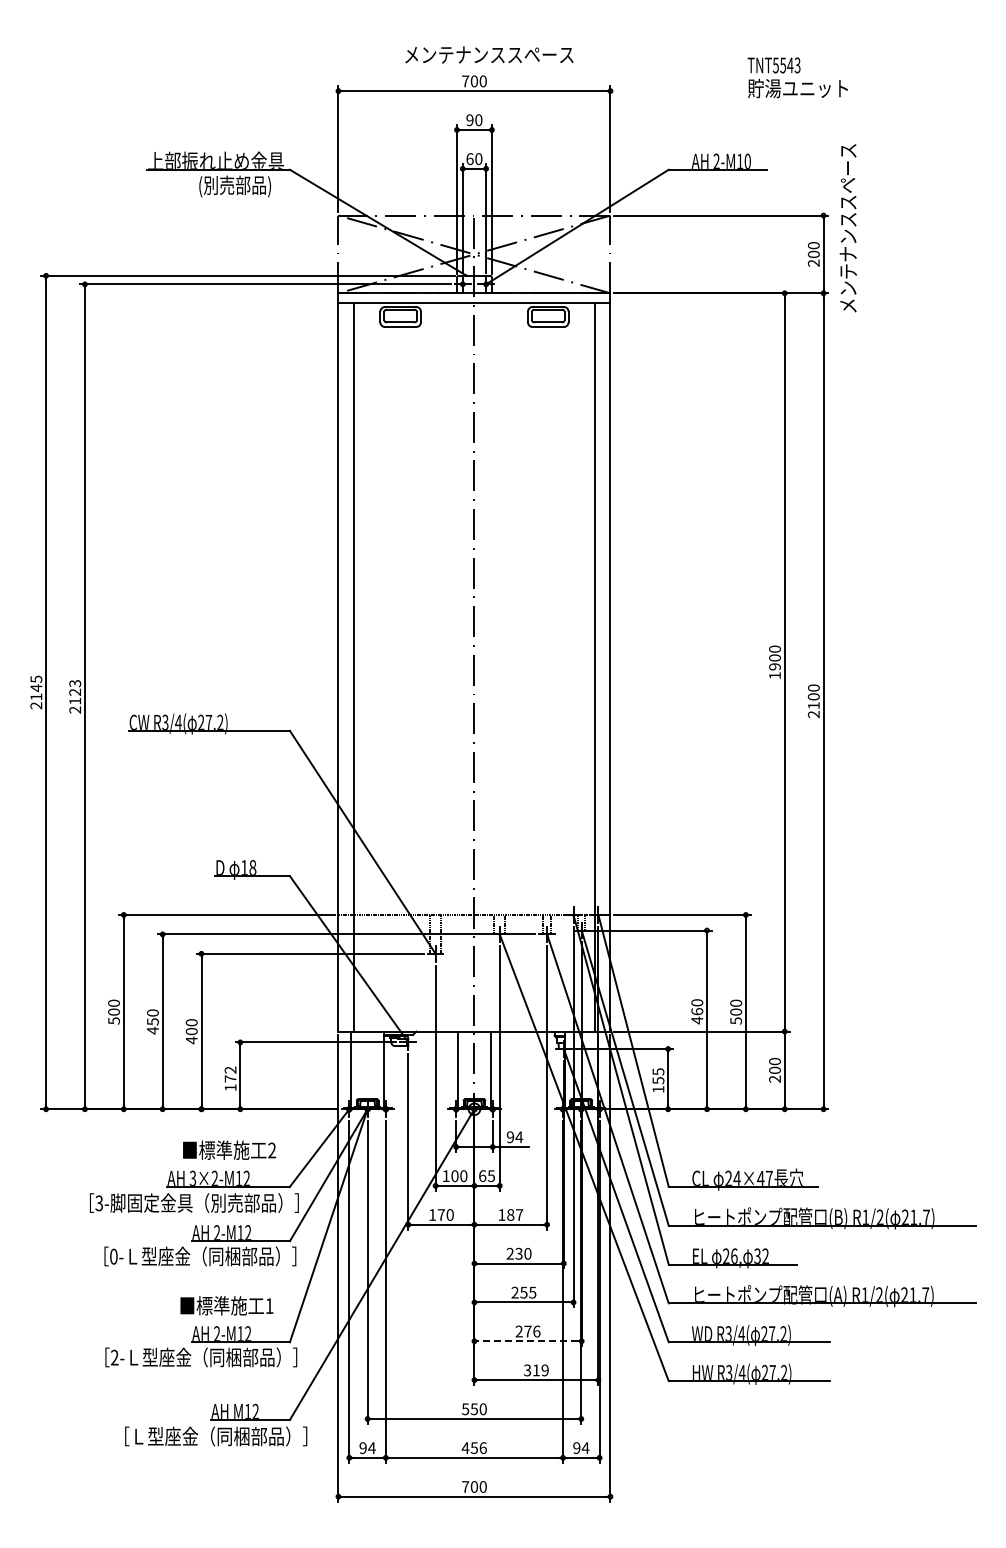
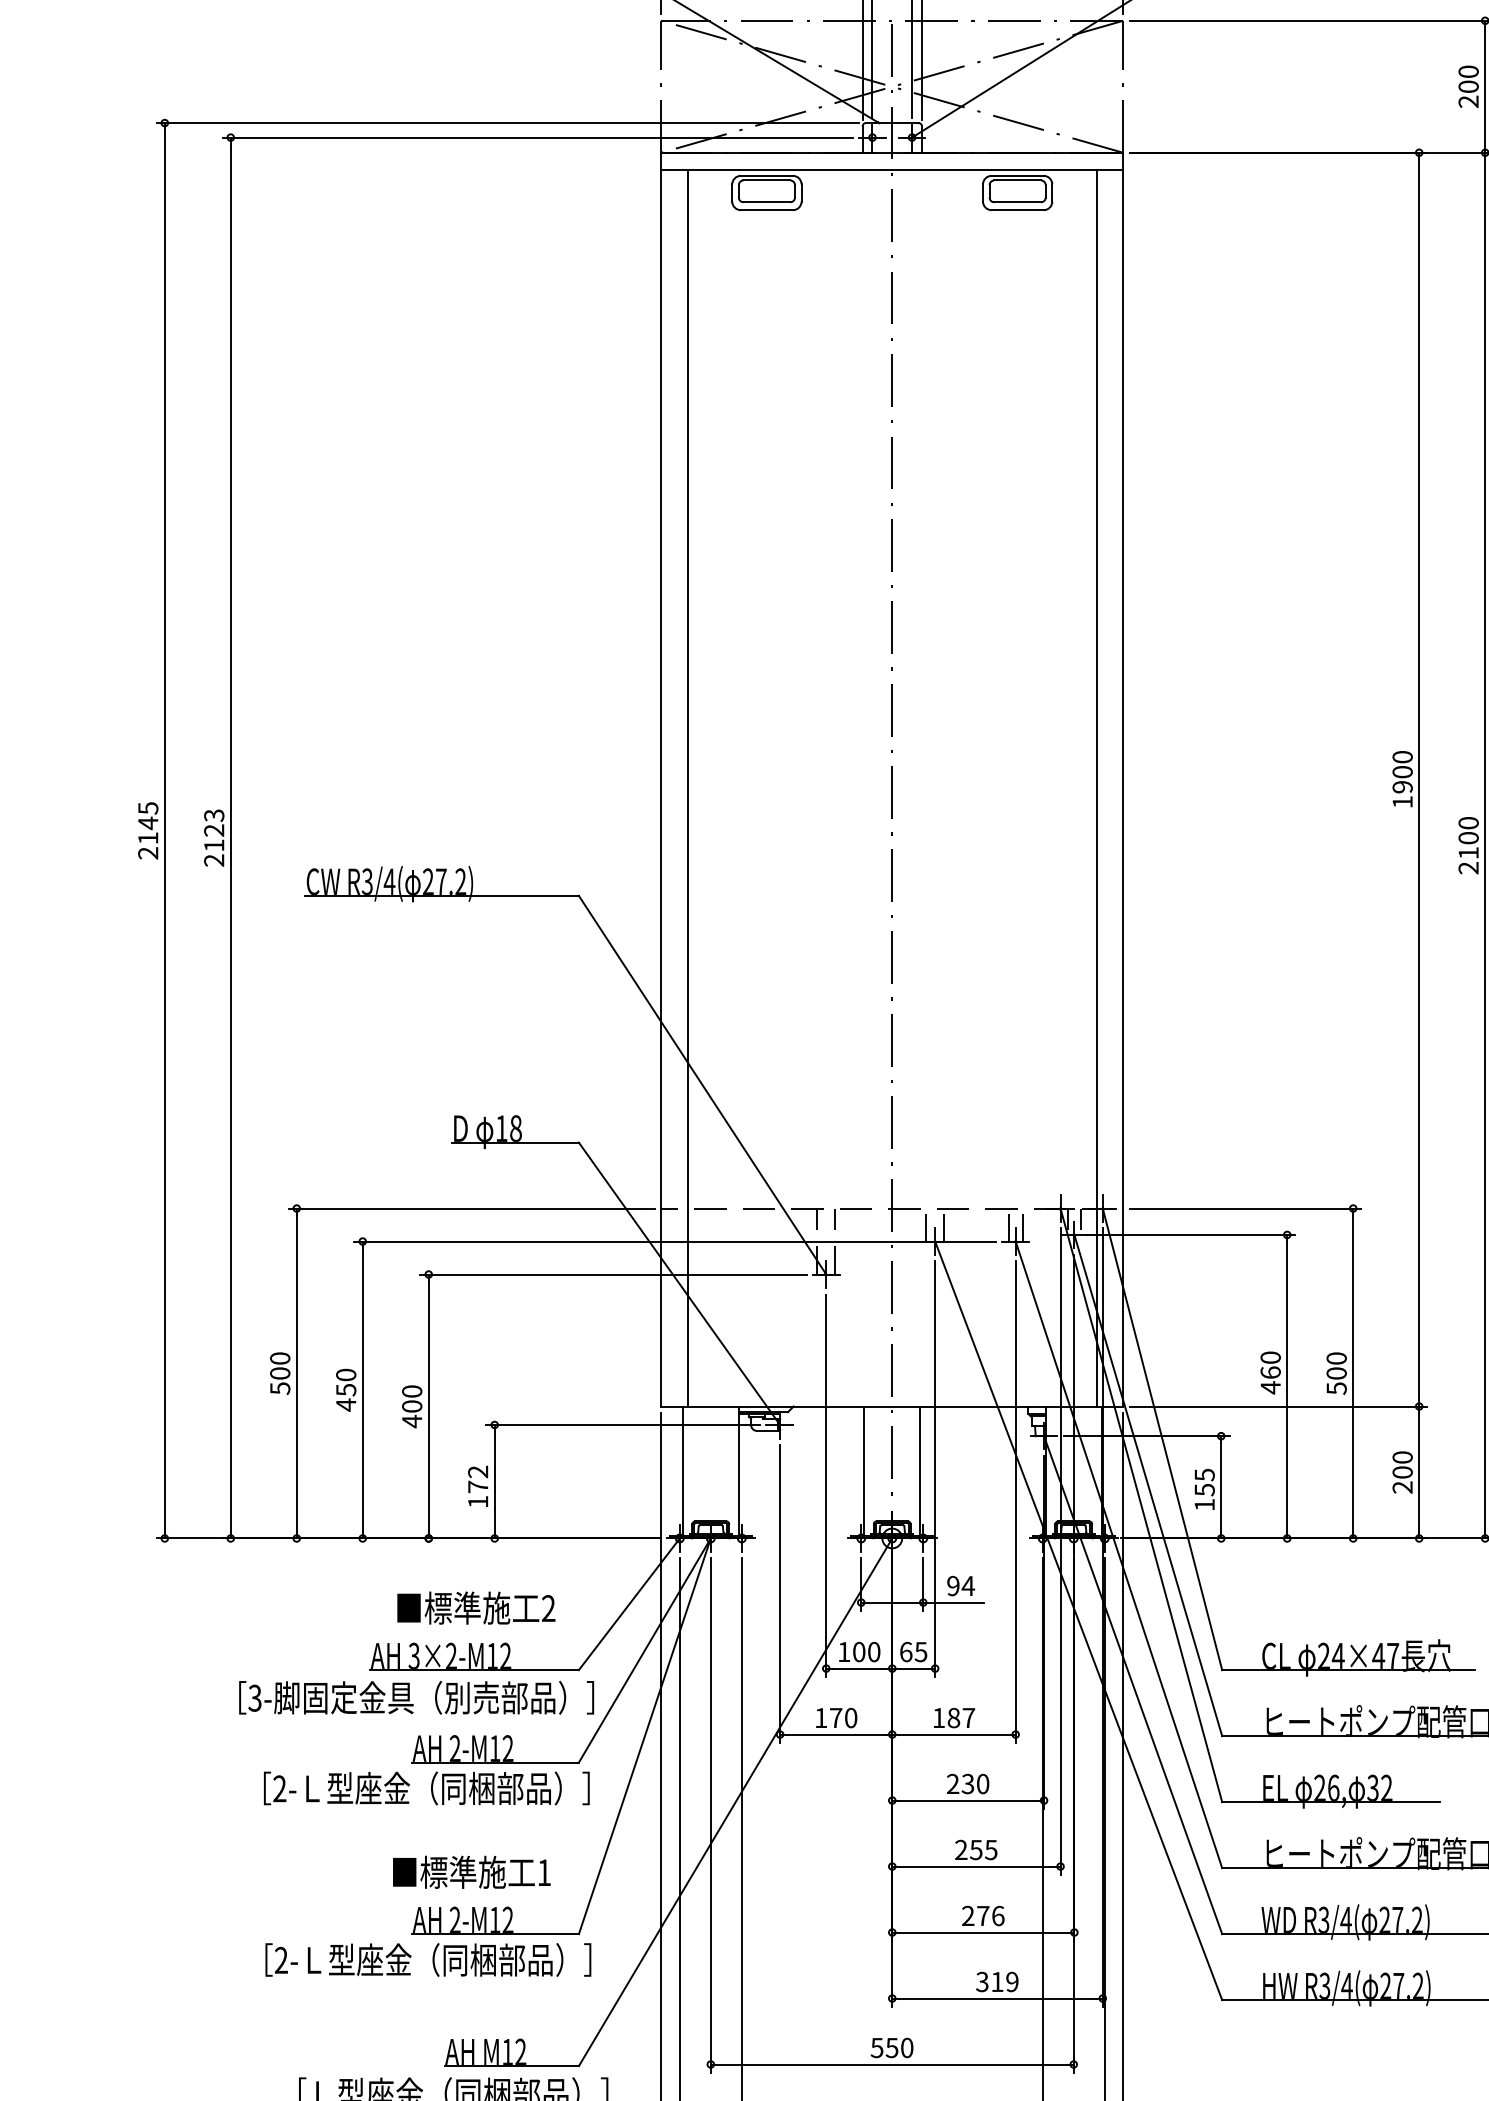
text: (113, 1256) -> (279, 1788), 0- -> 2-
line: (528, 1341) -> (984, 1932), dashed -> solid

